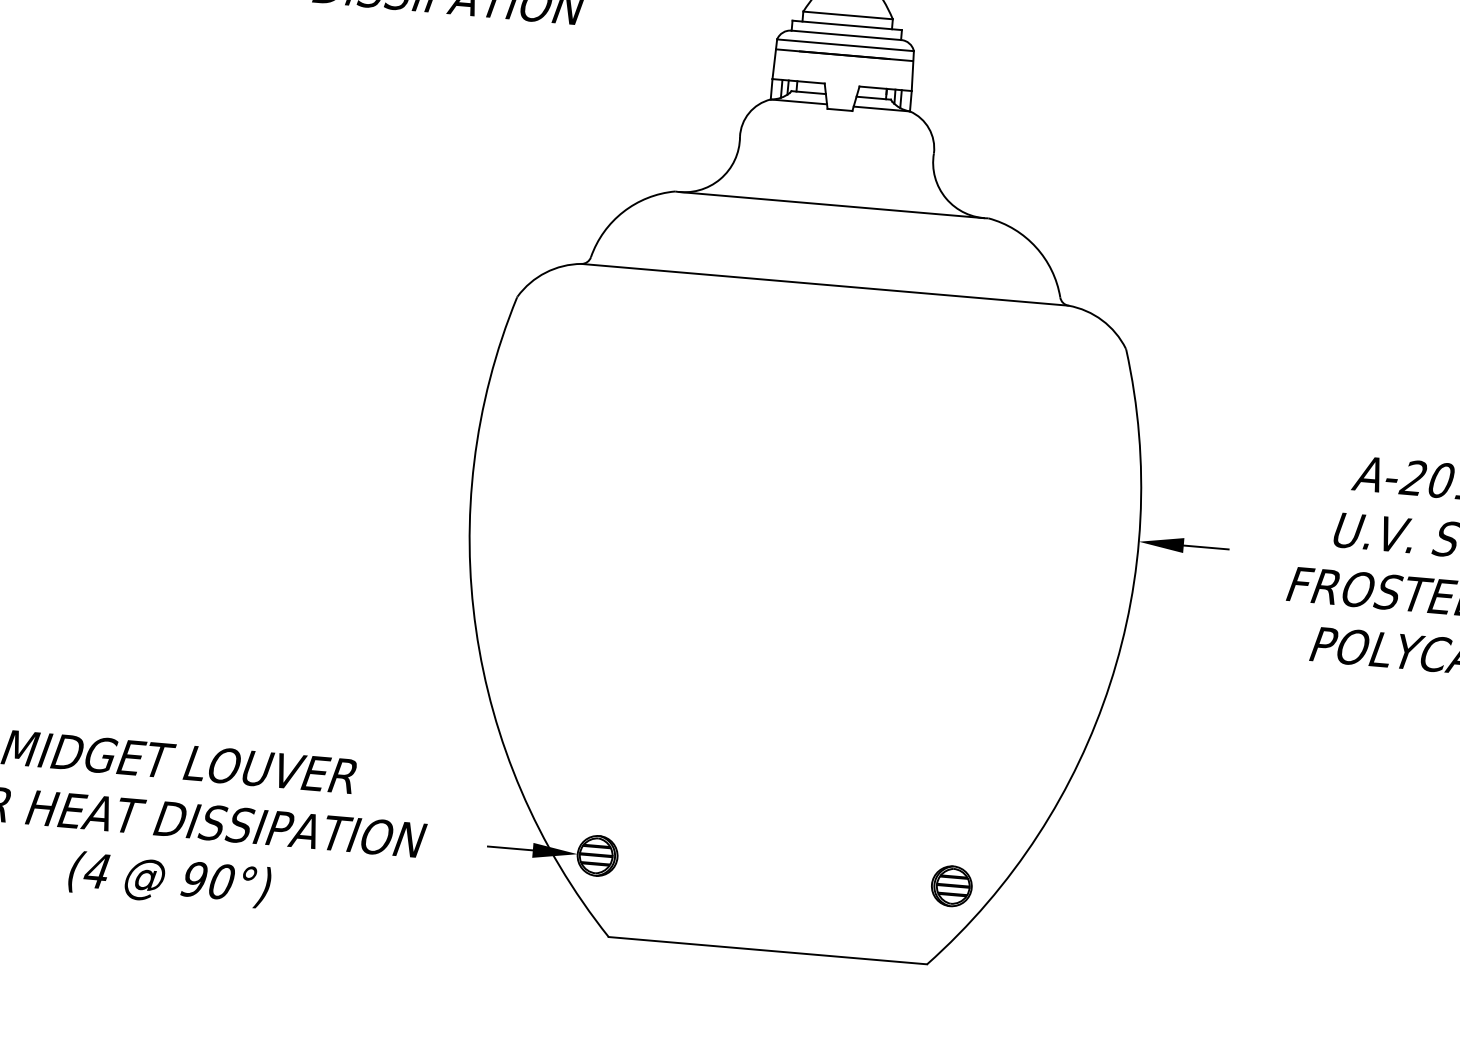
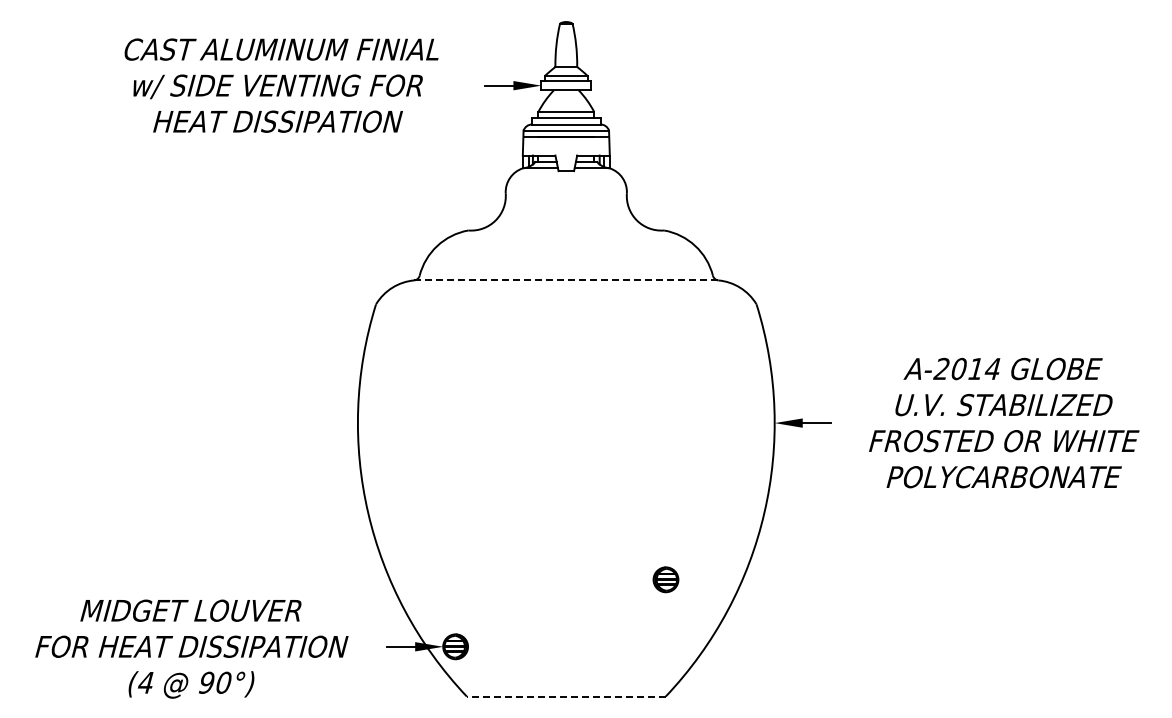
line: (832, 204) -> (566, 230), removed
line: (823, 284) -> (565, 280), solid -> dashed
part: (951, 885) -> (665, 579), moved
line: (766, 950) -> (565, 696), solid -> dashed

